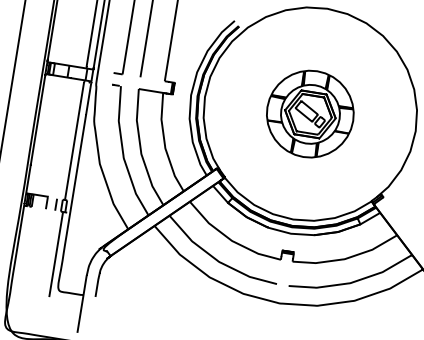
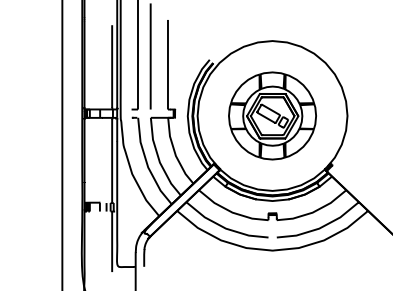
part: (310, 113) -> (272, 115), size x1.43

